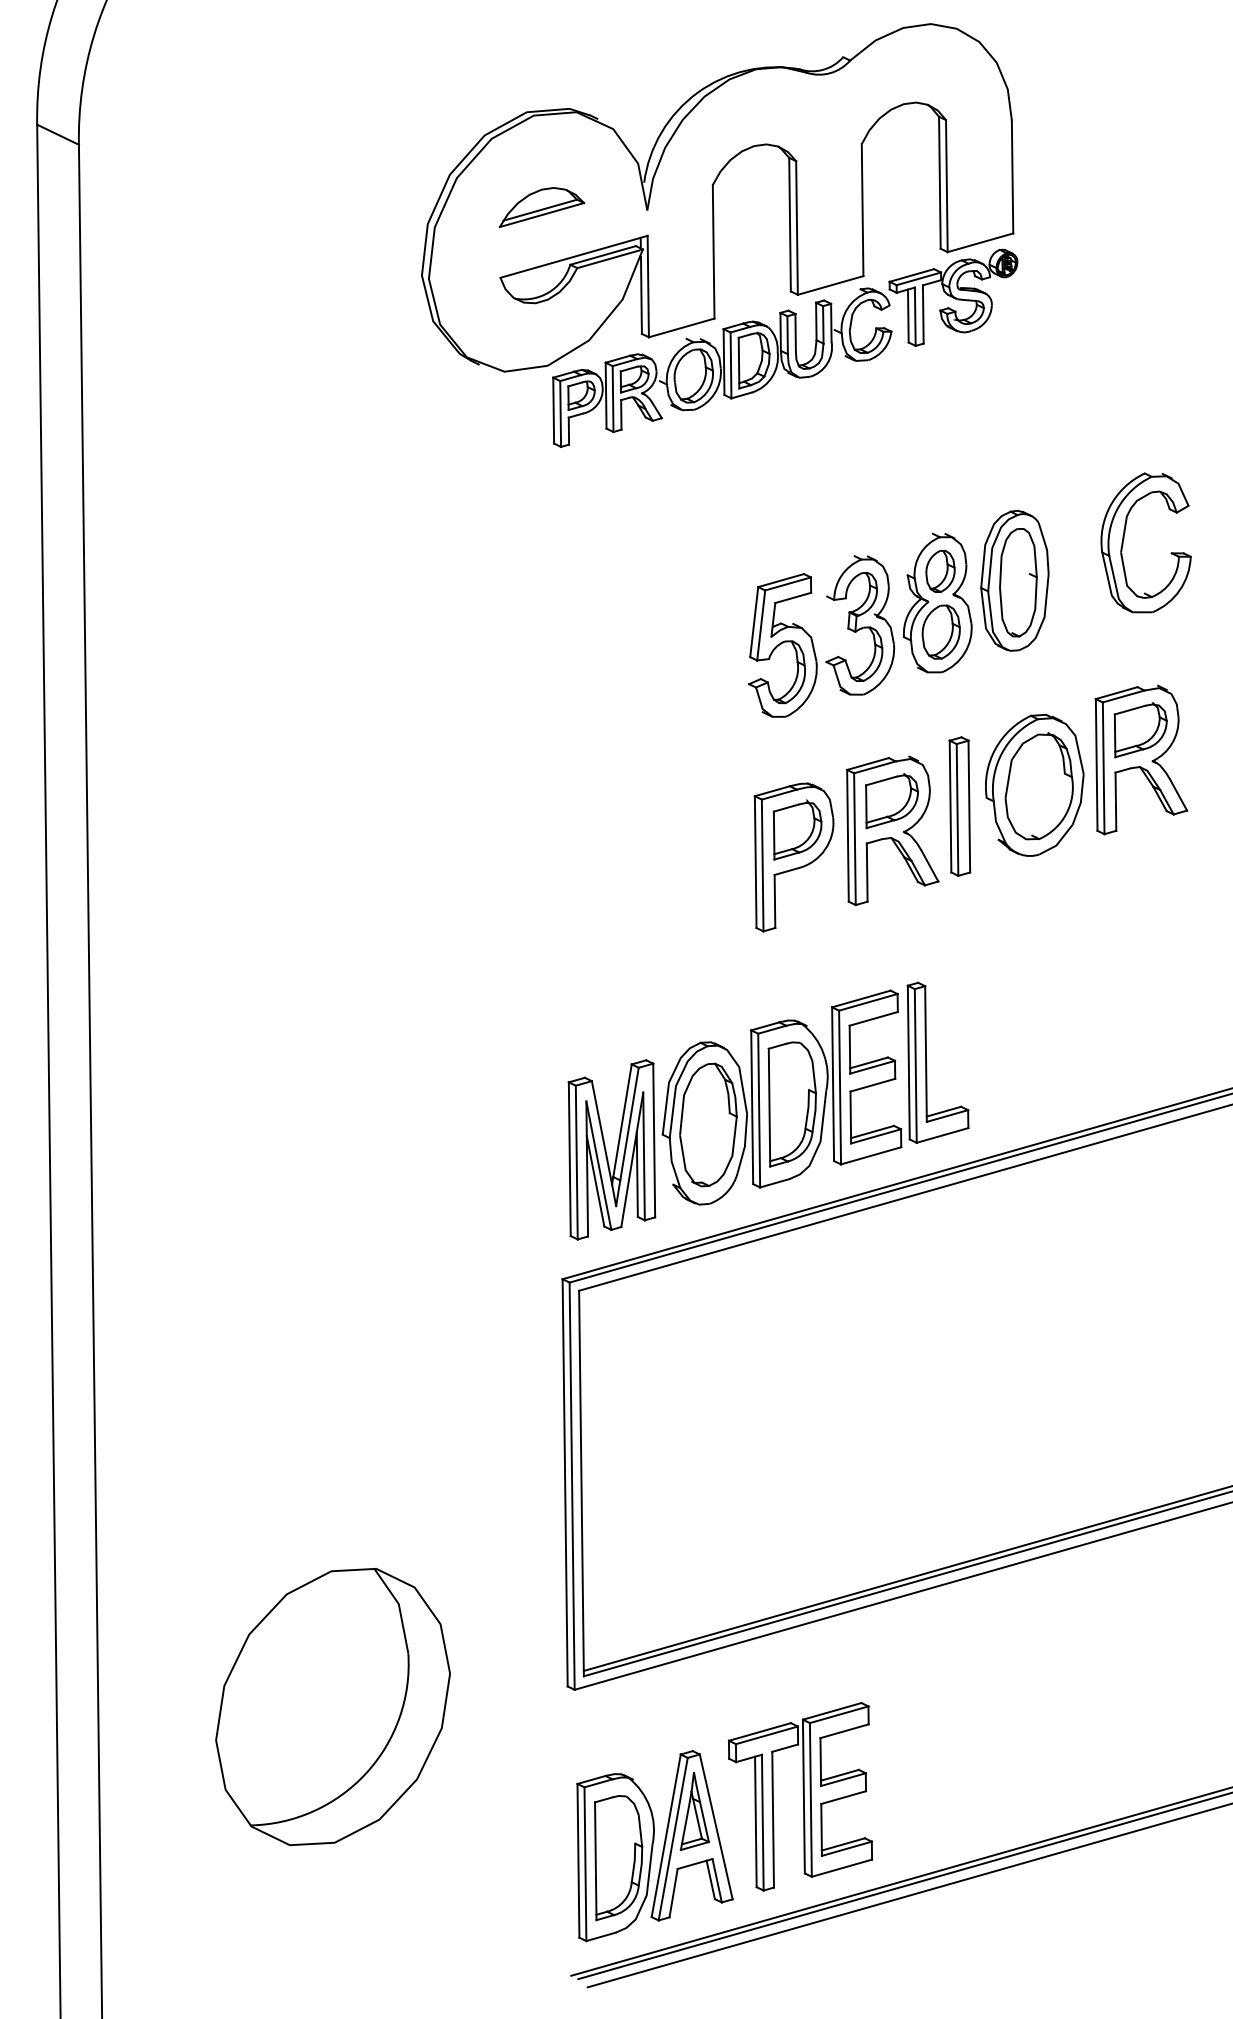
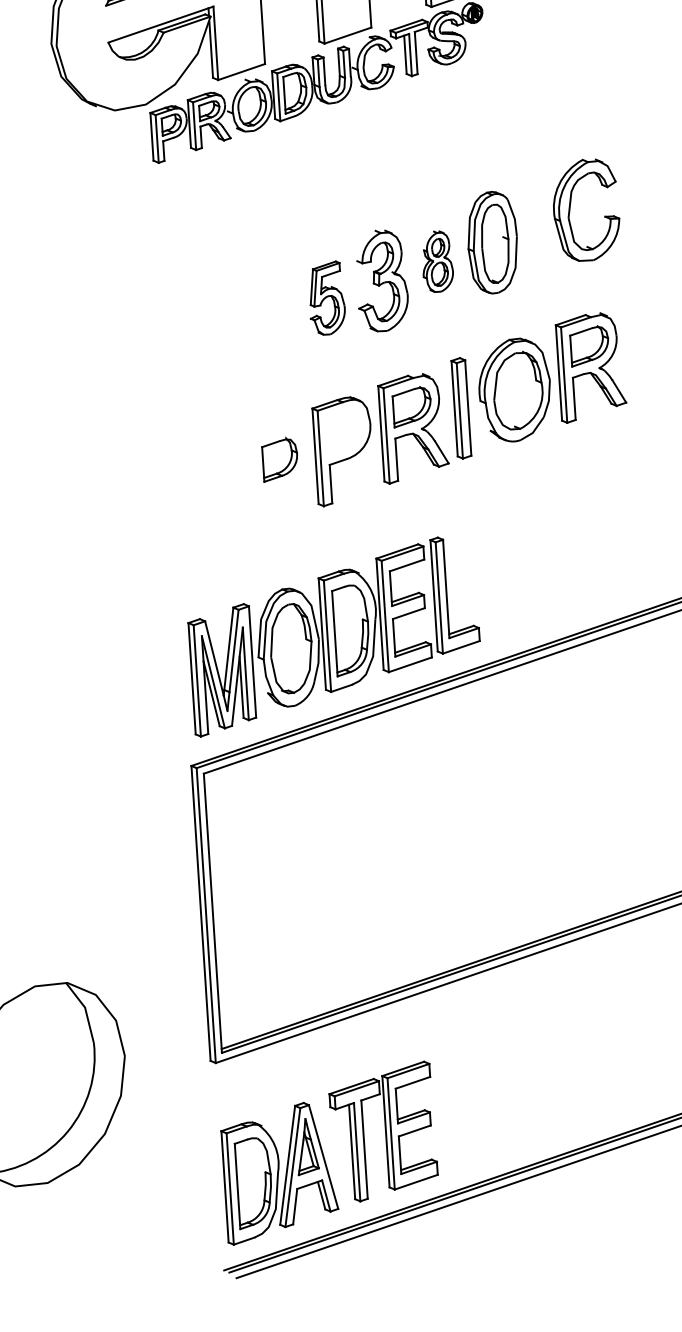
part: (937, 602) -> (437, 261), size x0.6
part: (782, 645) -> (326, 298), size x0.7
part: (797, 829) -> (279, 459), moved

